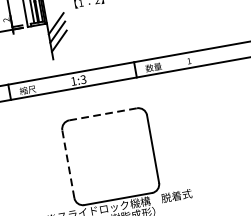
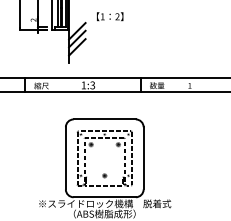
line: (103, 114) -> (105, 119), dashed -> solid
line: (67, 163) -> (65, 157), dashed -> solid
part: (113, 173) -> (104, 173), added

